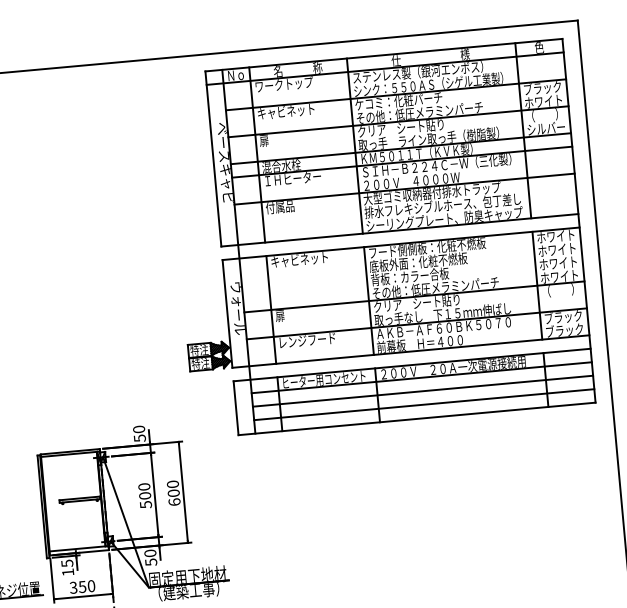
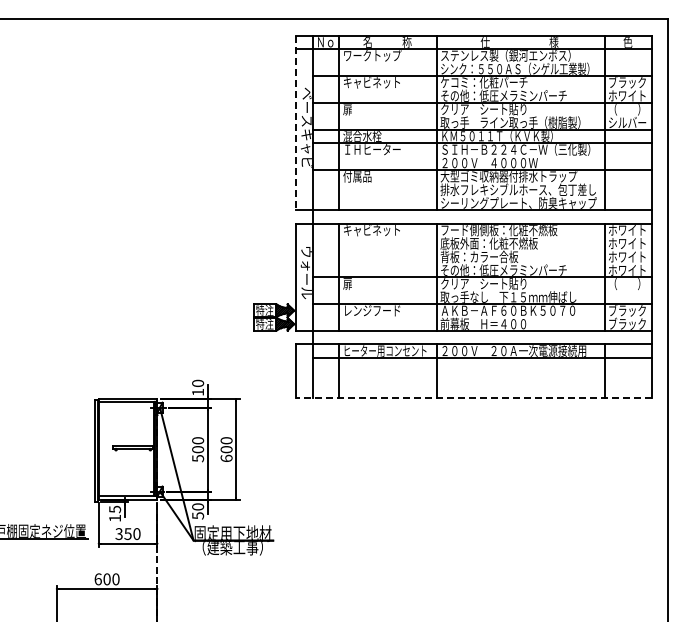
line: (213, 159) -> (295, 123), solid -> dashed
line: (422, 391) -> (481, 371), removed
line: (423, 404) -> (481, 384), removed
line: (416, 419) -> (473, 398), solid -> dashed
text: (140, 438) -> (198, 392), 50 -> 10

